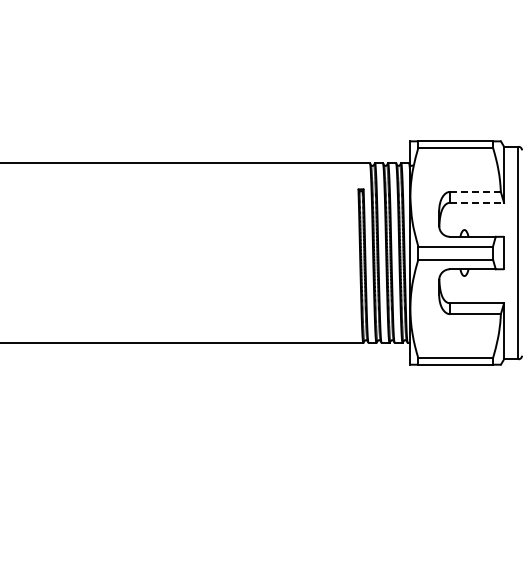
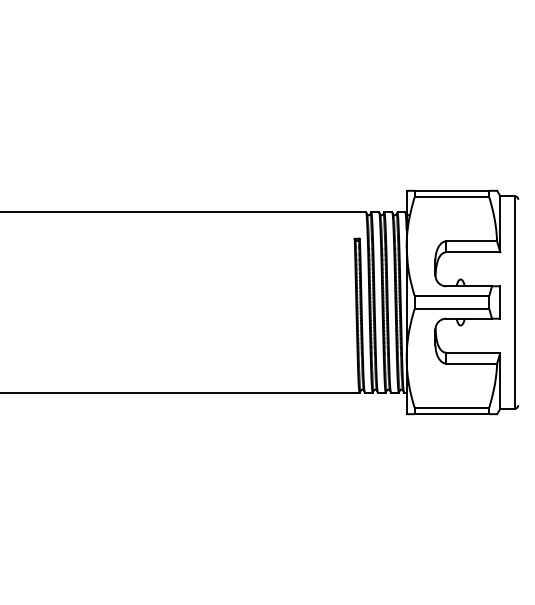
line: (475, 192) -> (471, 241), dashed -> solid
line: (477, 203) -> (473, 252), dashed -> solid

